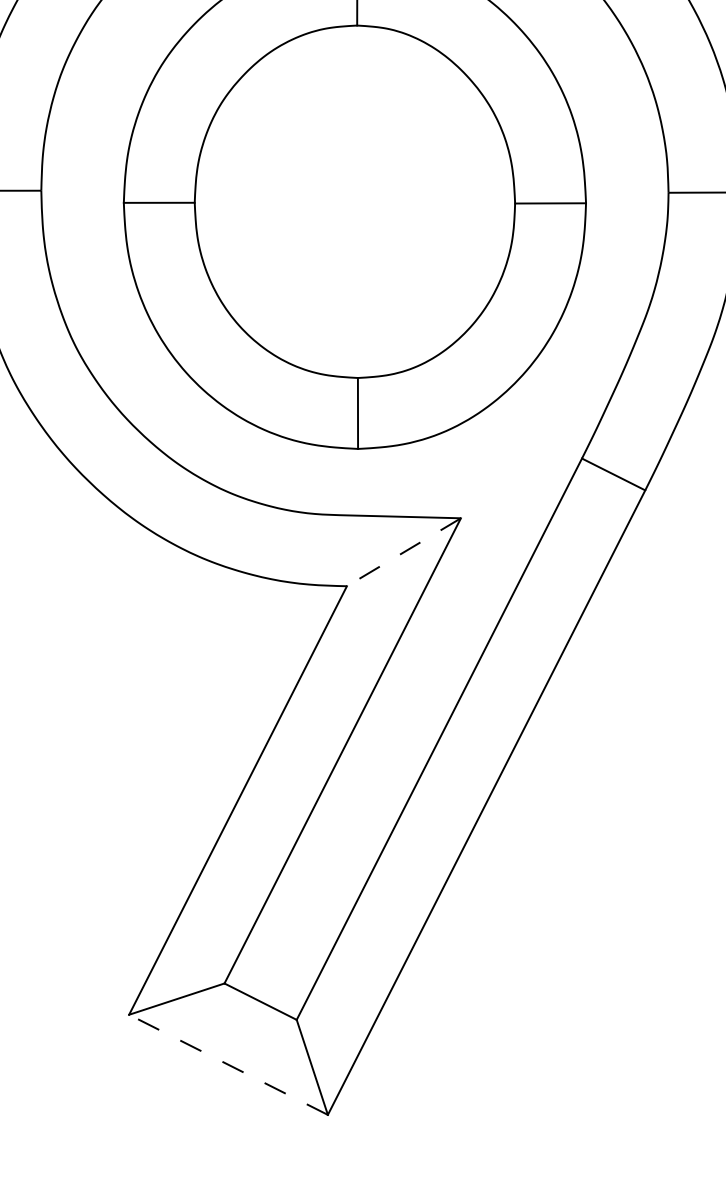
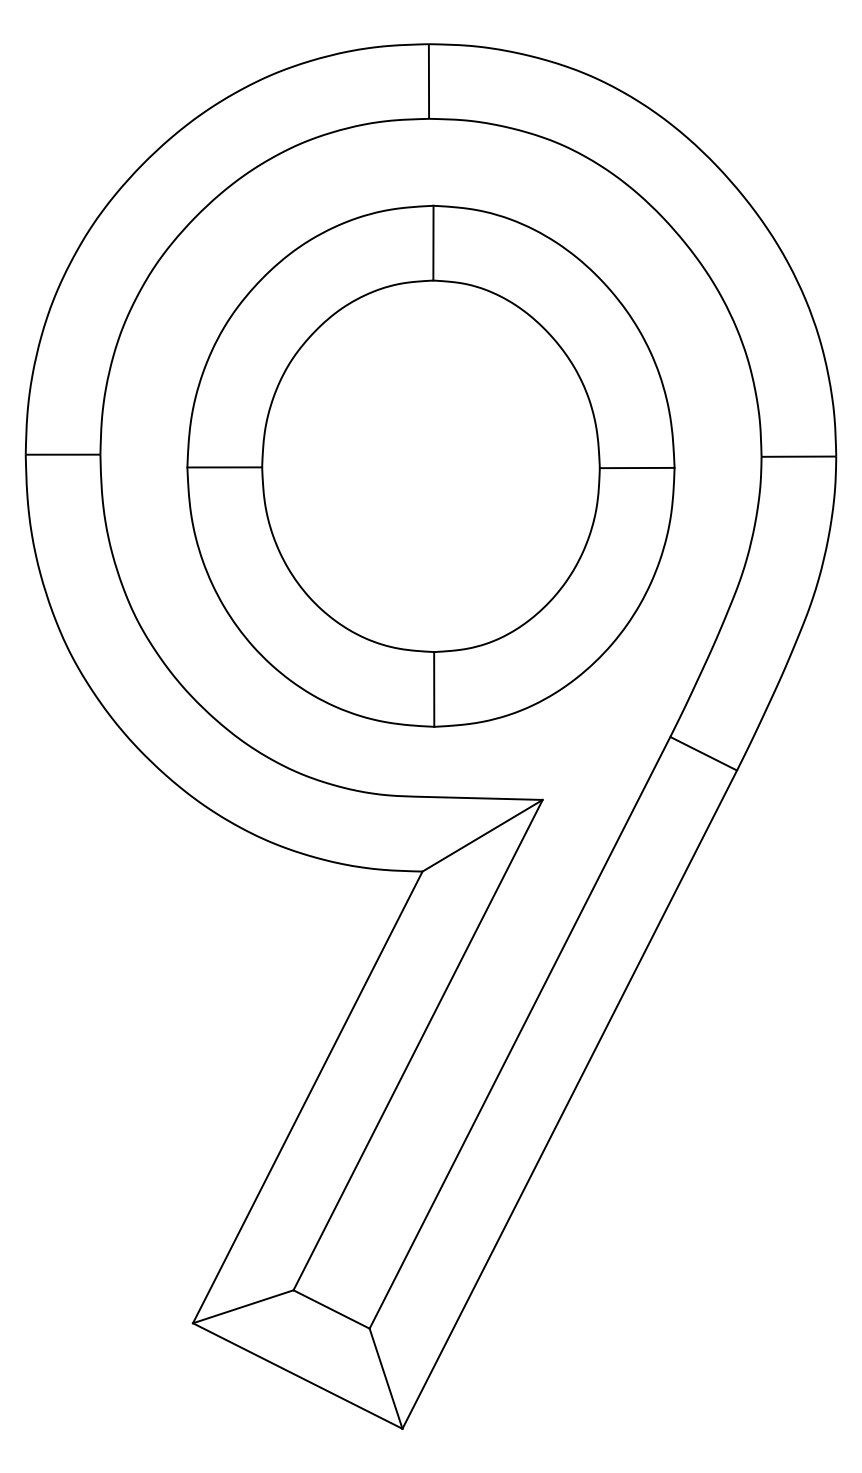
line: (403, 552) -> (482, 835), dashed -> solid
line: (228, 1064) -> (297, 1375), dashed -> solid

